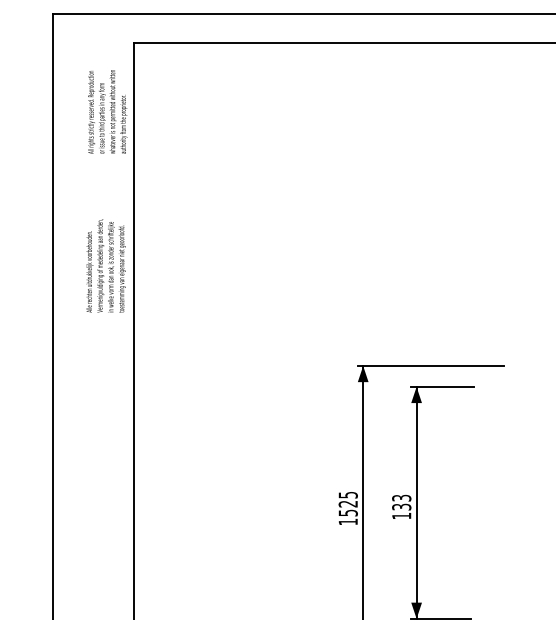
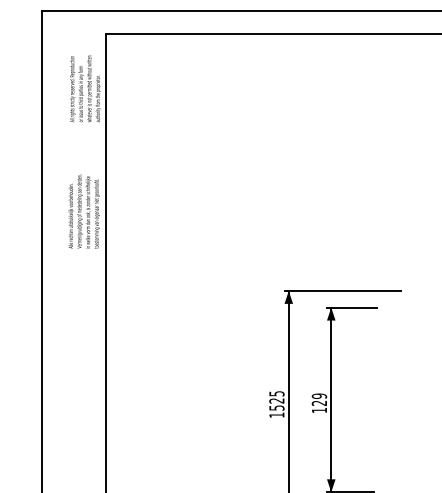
text: (401, 502) -> (319, 399), 133 -> 129

